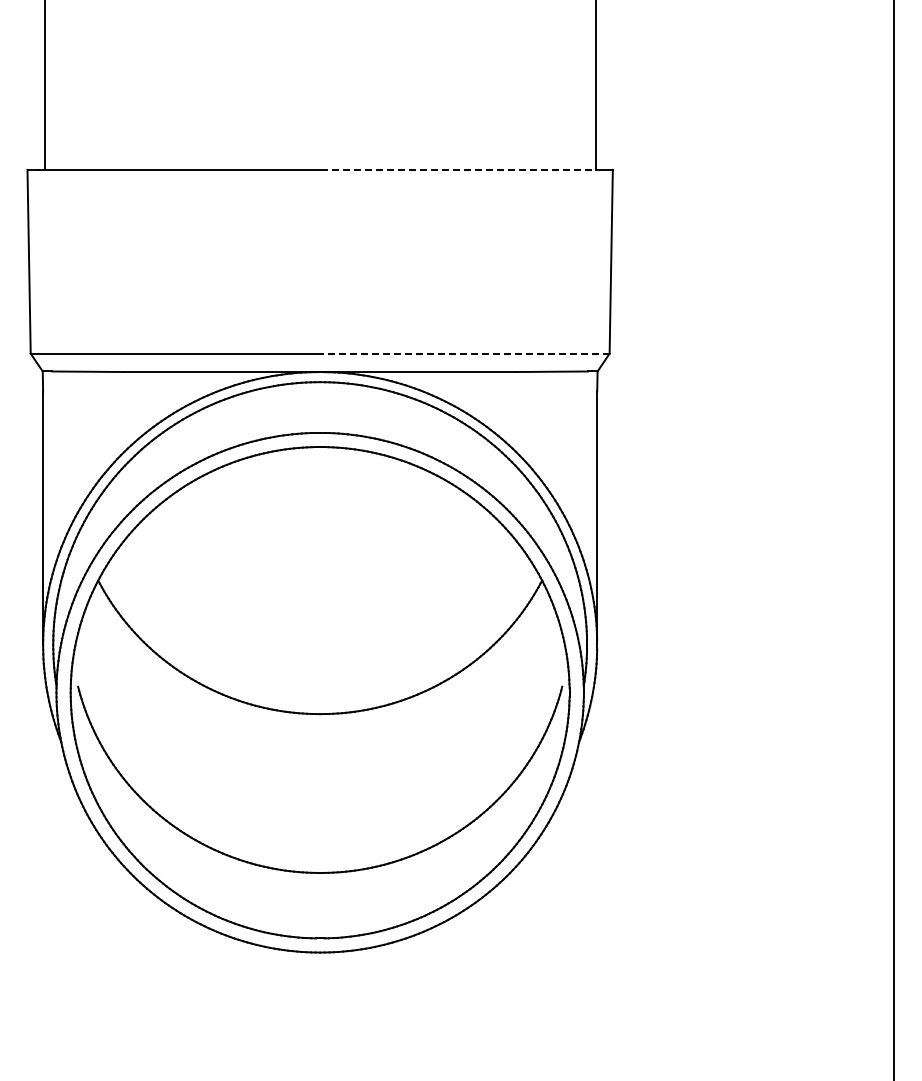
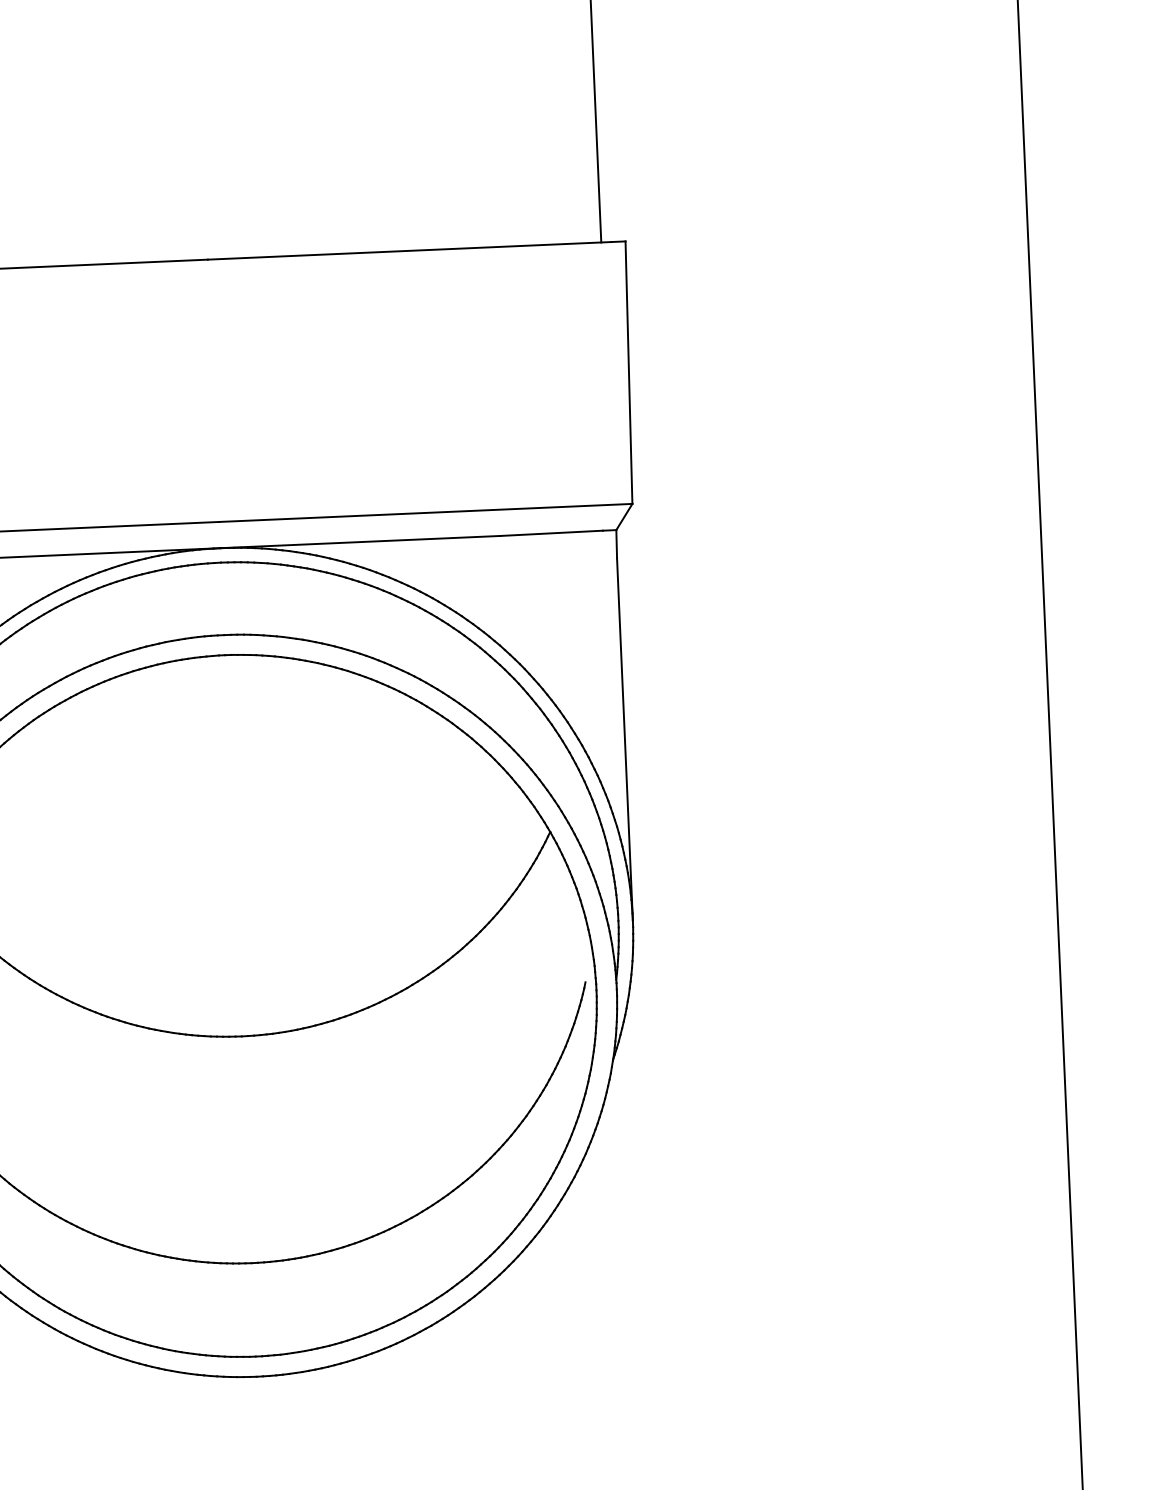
line: (460, 169) -> (408, 250), dashed -> solid
line: (464, 353) -> (425, 512), dashed -> solid

